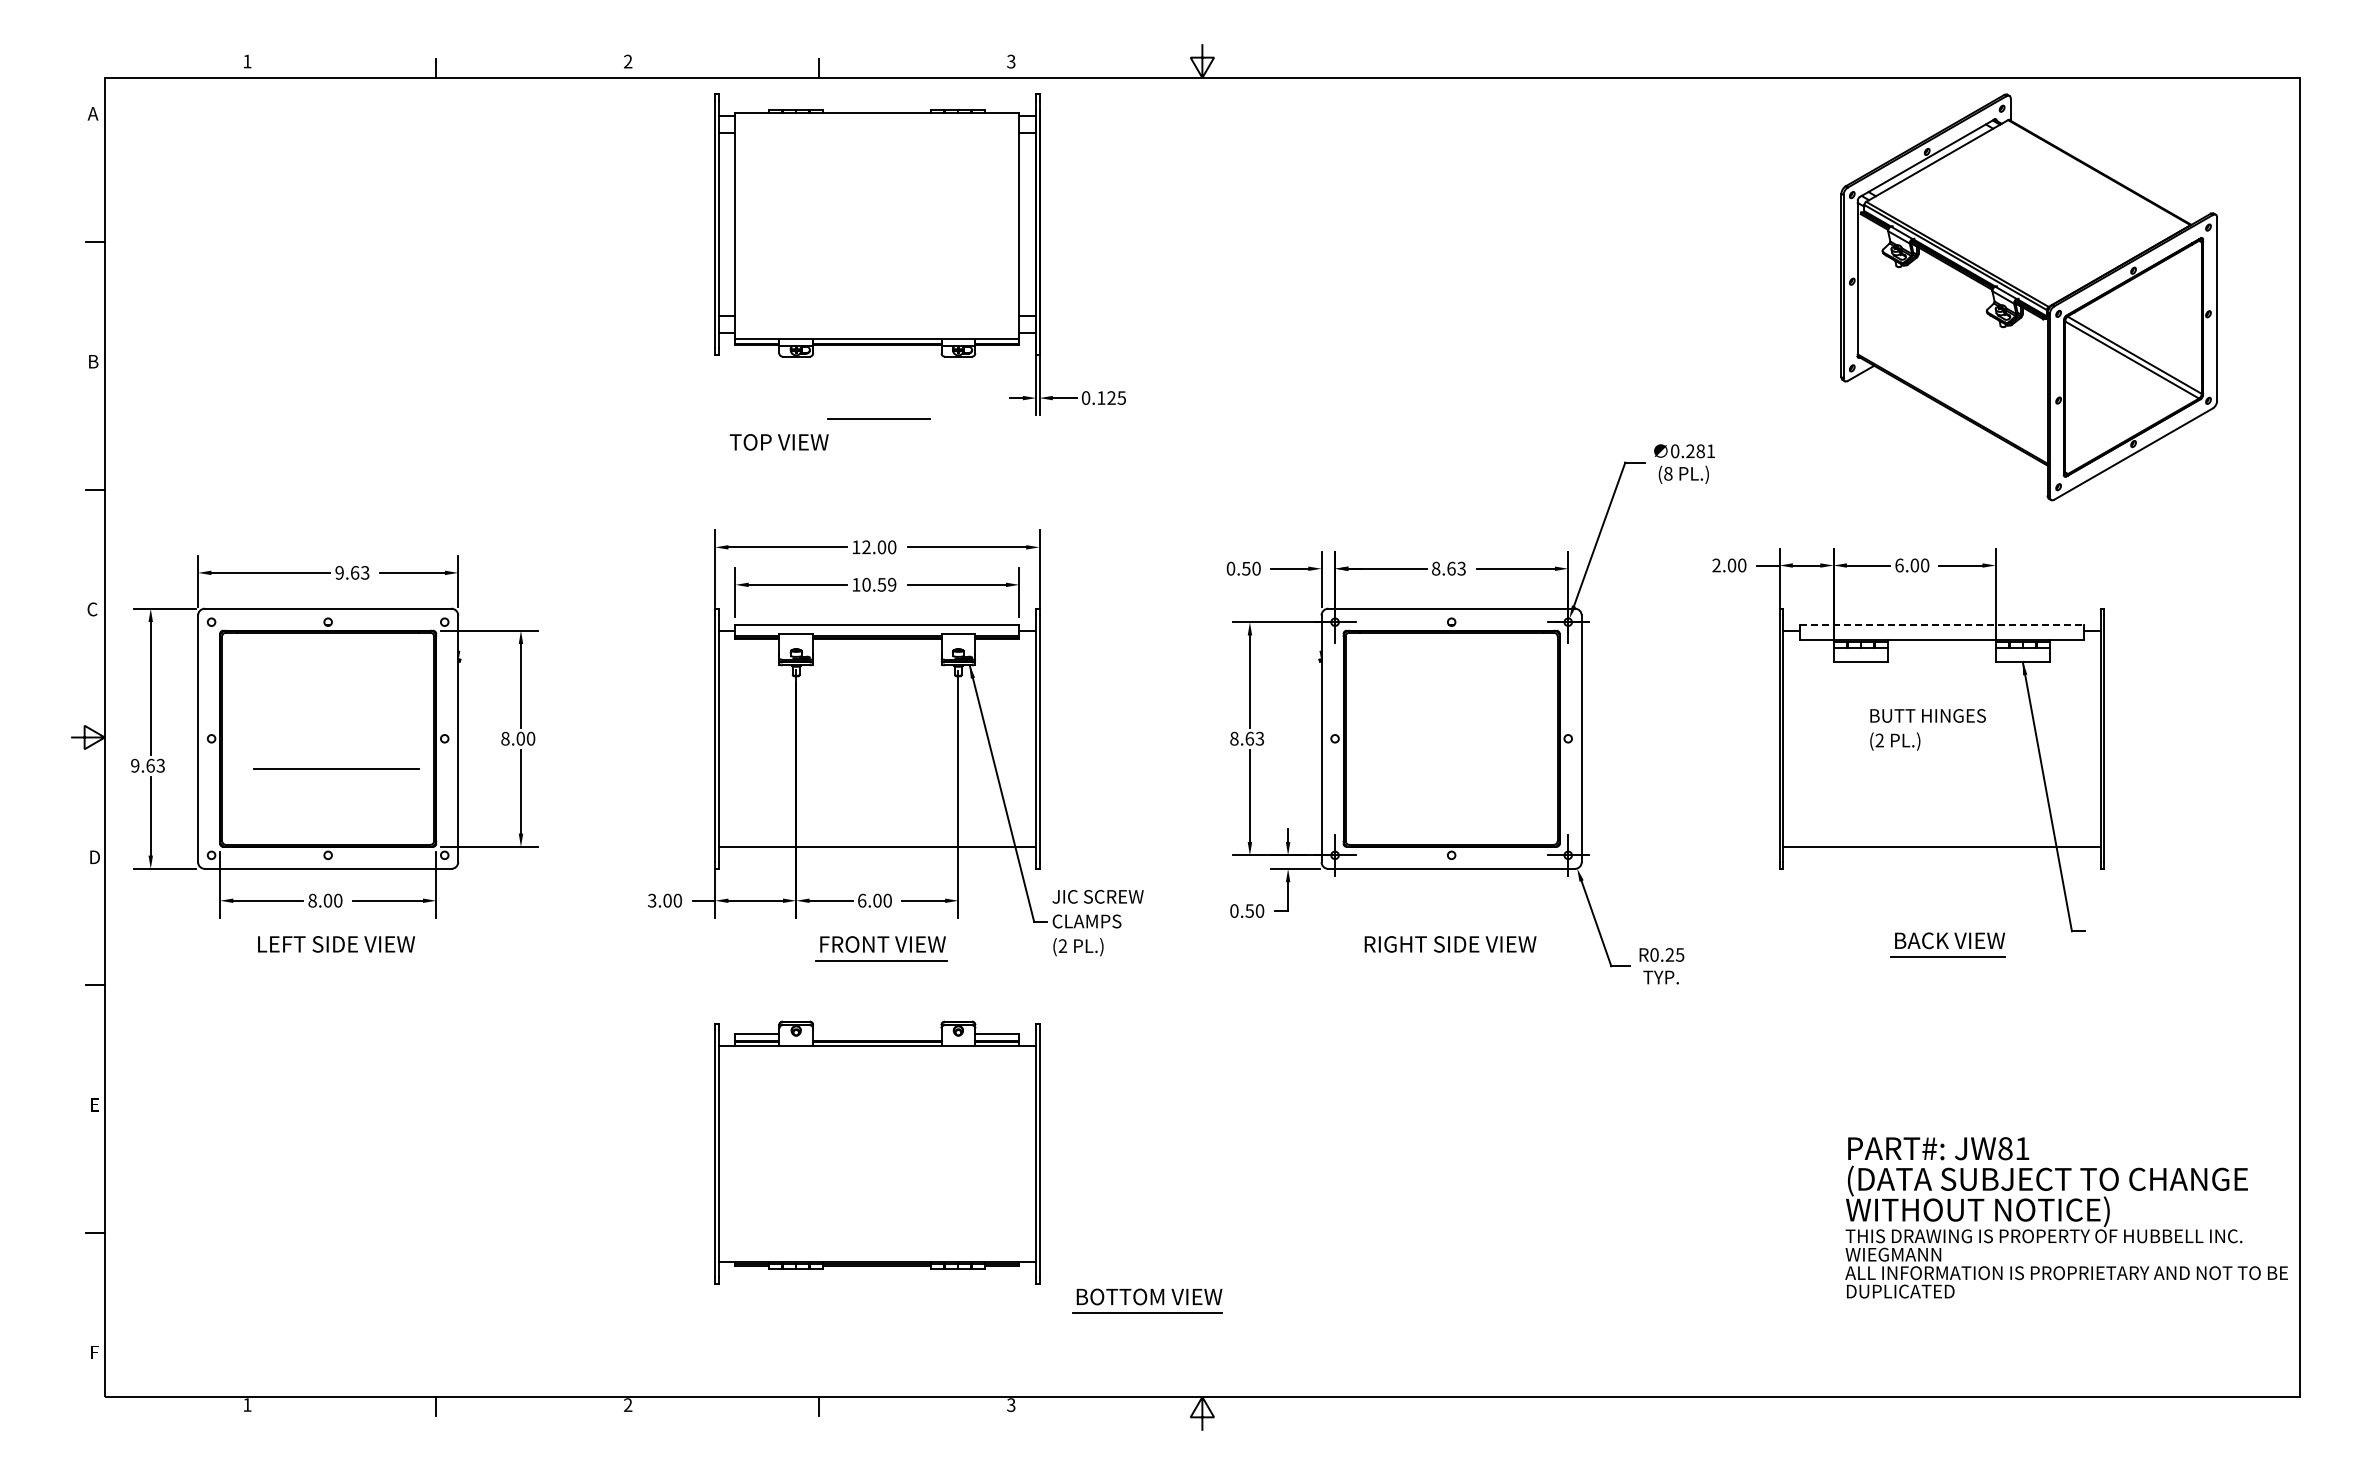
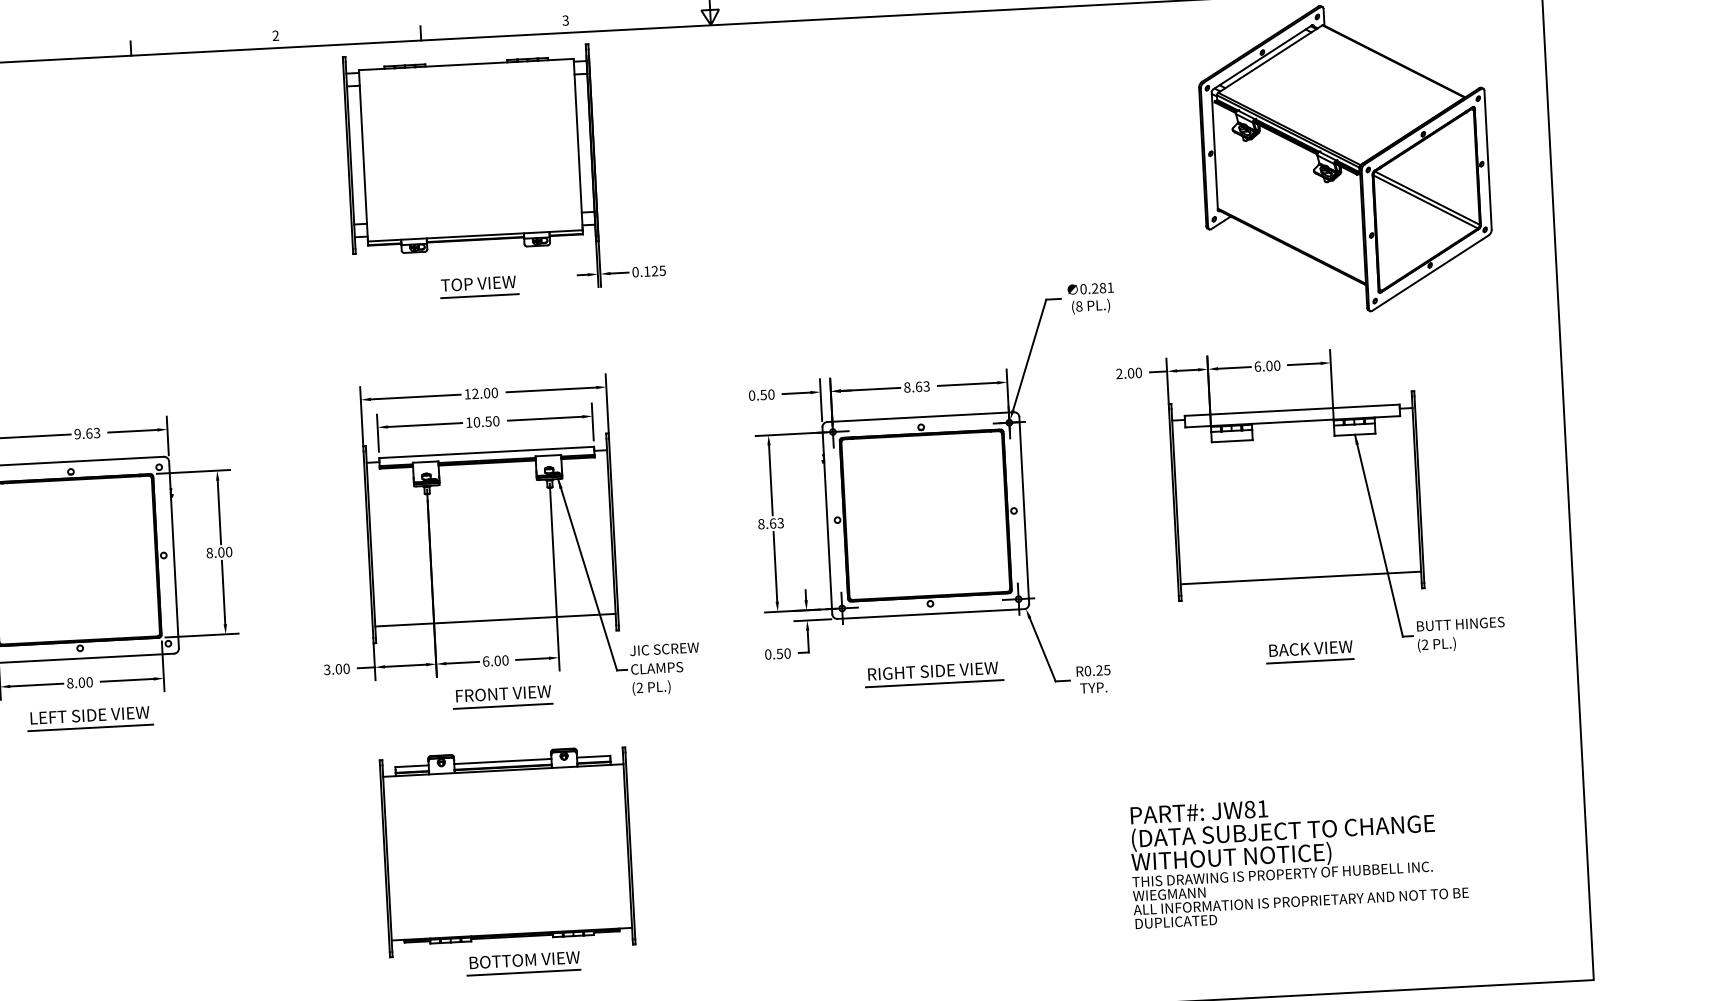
text: (778, 442) -> (477, 283), moved
text: (892, 584) -> (496, 420), 10.59 -> 10.50
line: (1941, 625) -> (1292, 410), dashed -> solid
text: (1927, 729) -> (1460, 634), moved
line: (336, 768) -> (90, 727), moved
line: (1451, 960) -> (934, 683), added
line: (877, 1033) -> (502, 761), added
text: (2066, 1217) -> (1298, 859), moved
part: (1147, 1300) -> (523, 962), moved

